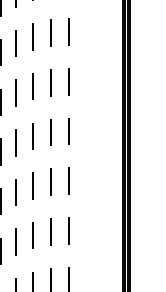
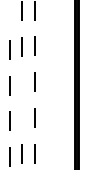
line: (33, 36) -> (10, 13), removed
line: (50, 132) -> (22, 82), removed
line: (50, 181) -> (22, 118), removed

